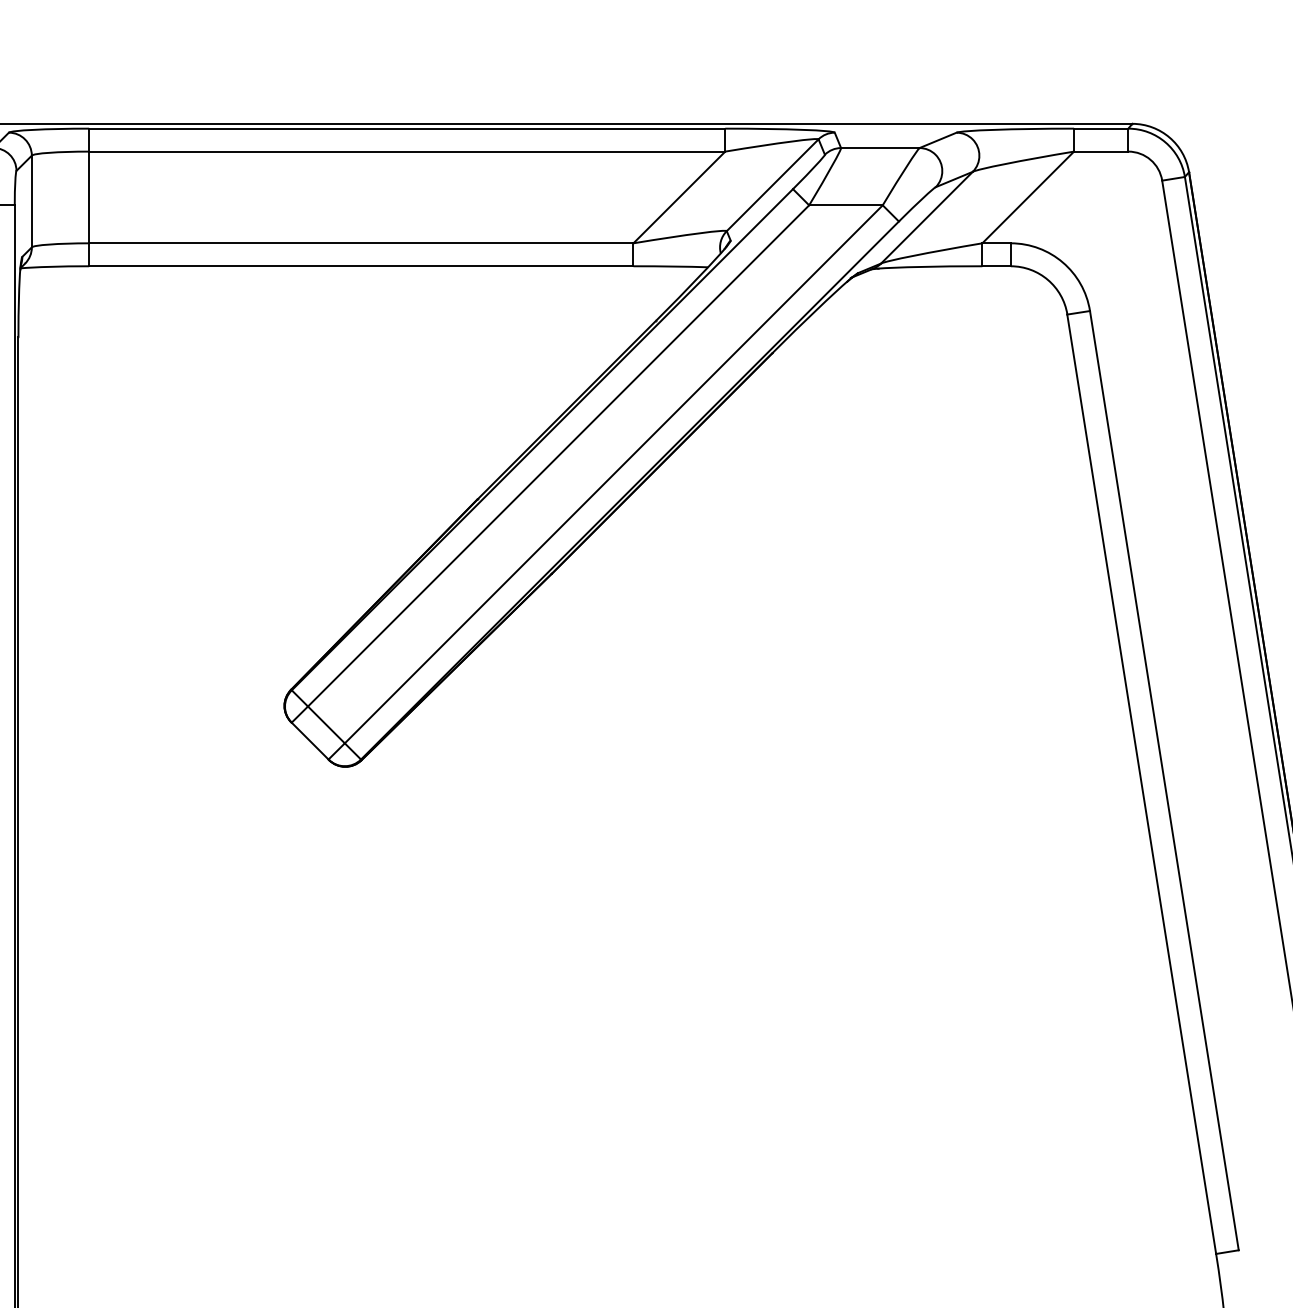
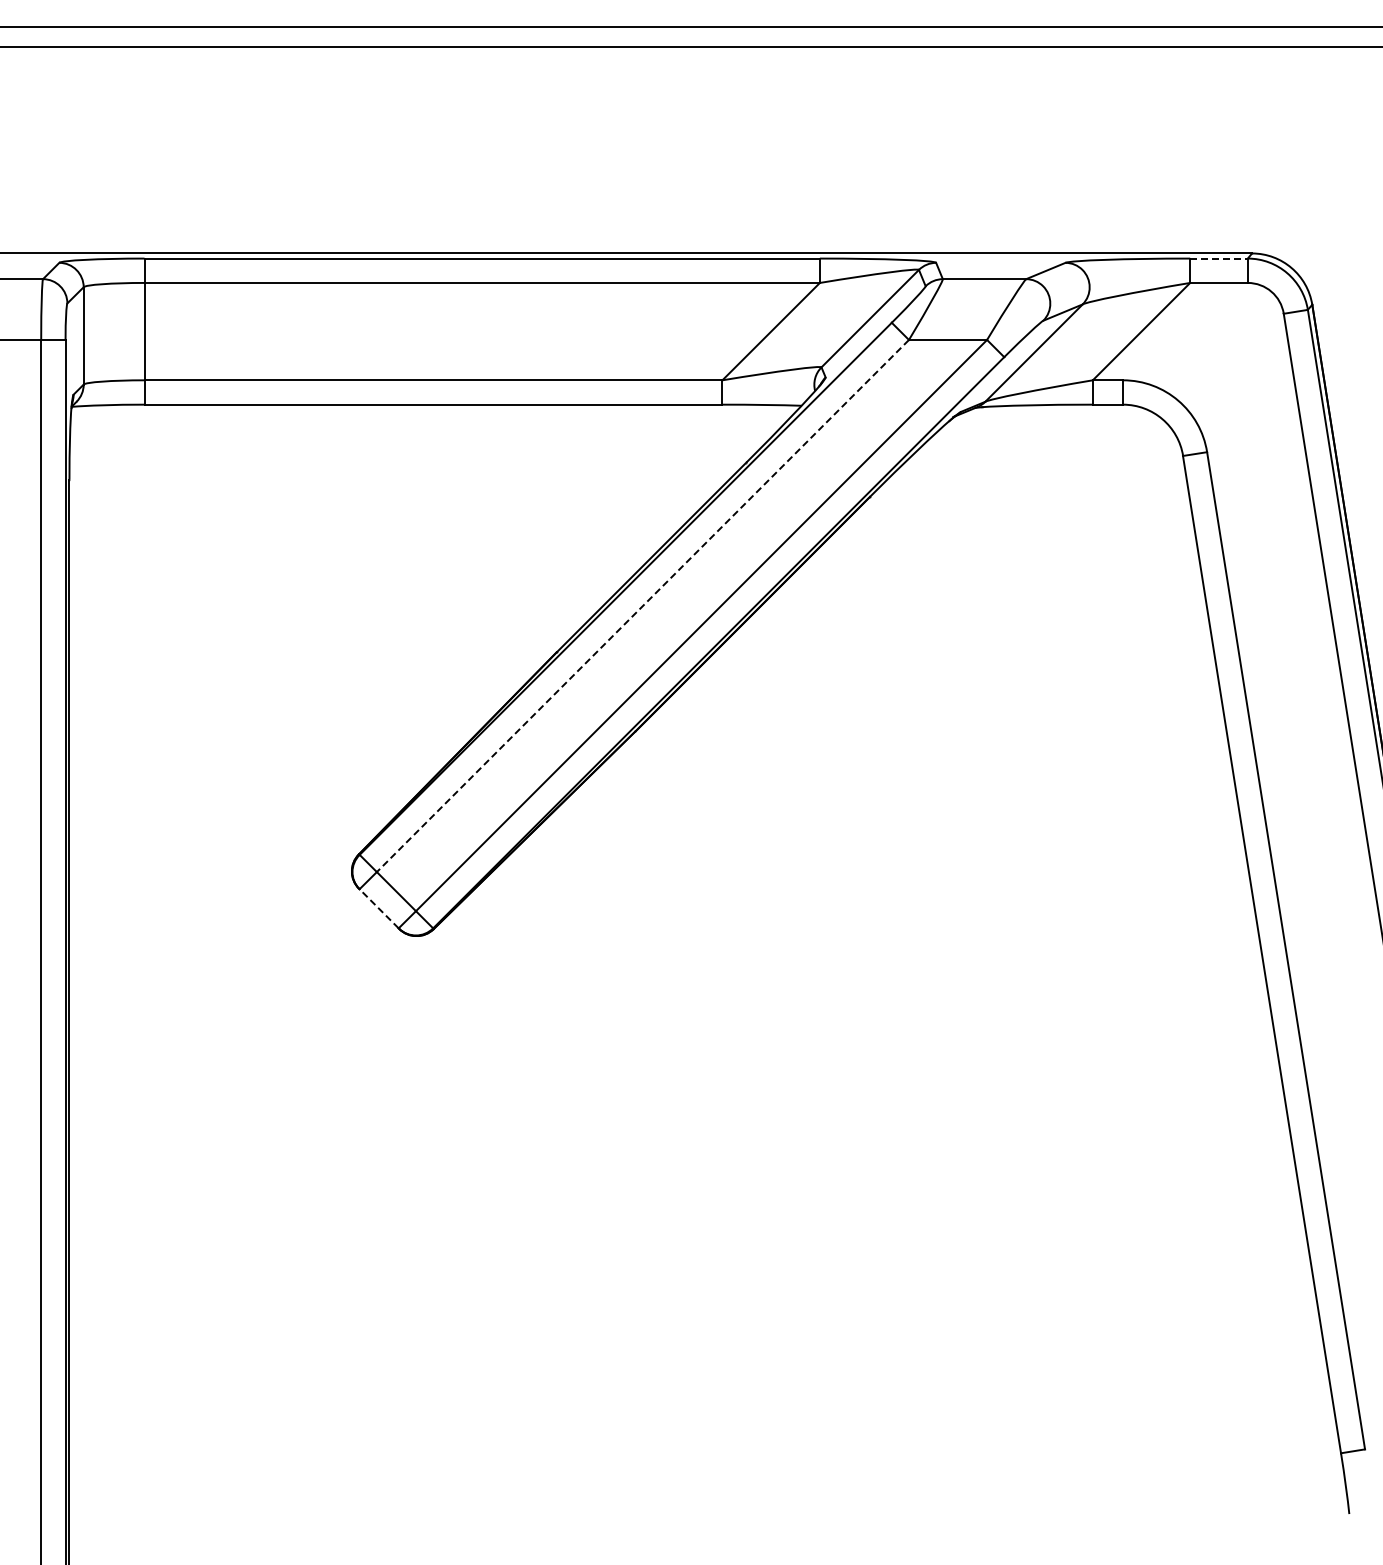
line: (1101, 128) -> (1219, 258), solid -> dashed
line: (558, 456) -> (642, 606), solid -> dashed
line: (310, 740) -> (379, 908), solid -> dashed

